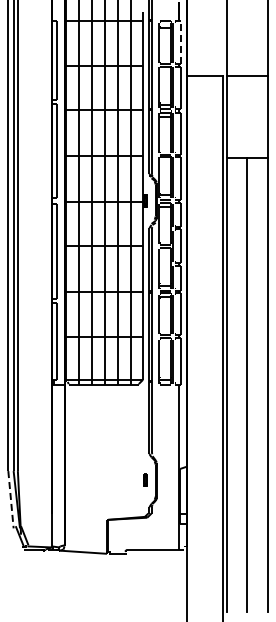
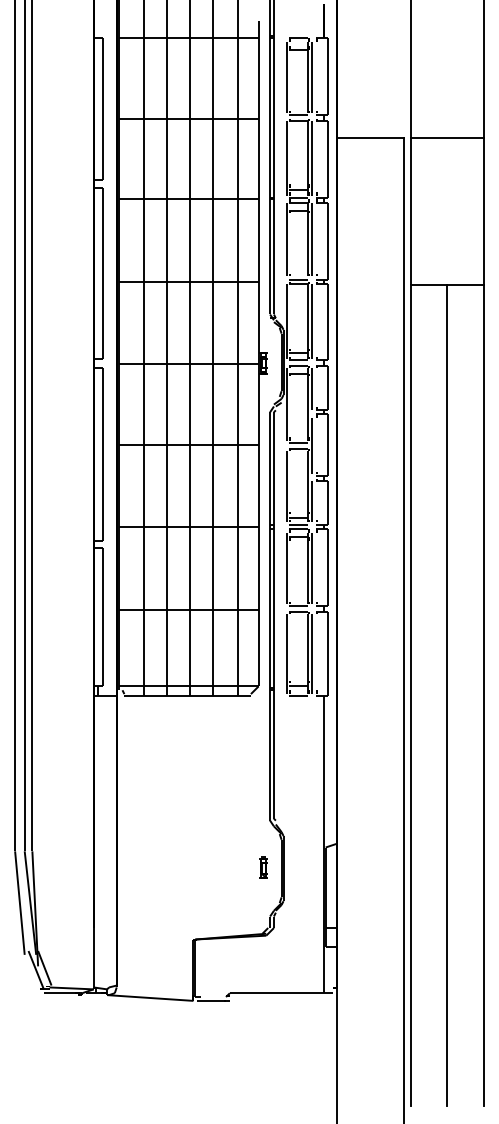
line: (181, 42) -> (328, 76), dashed -> solid
line: (10, 499) -> (19, 902), dashed -> solid

